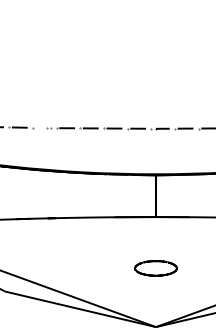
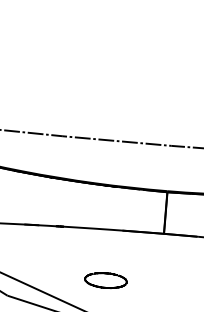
part: (155, 268) -> (105, 280), moved

